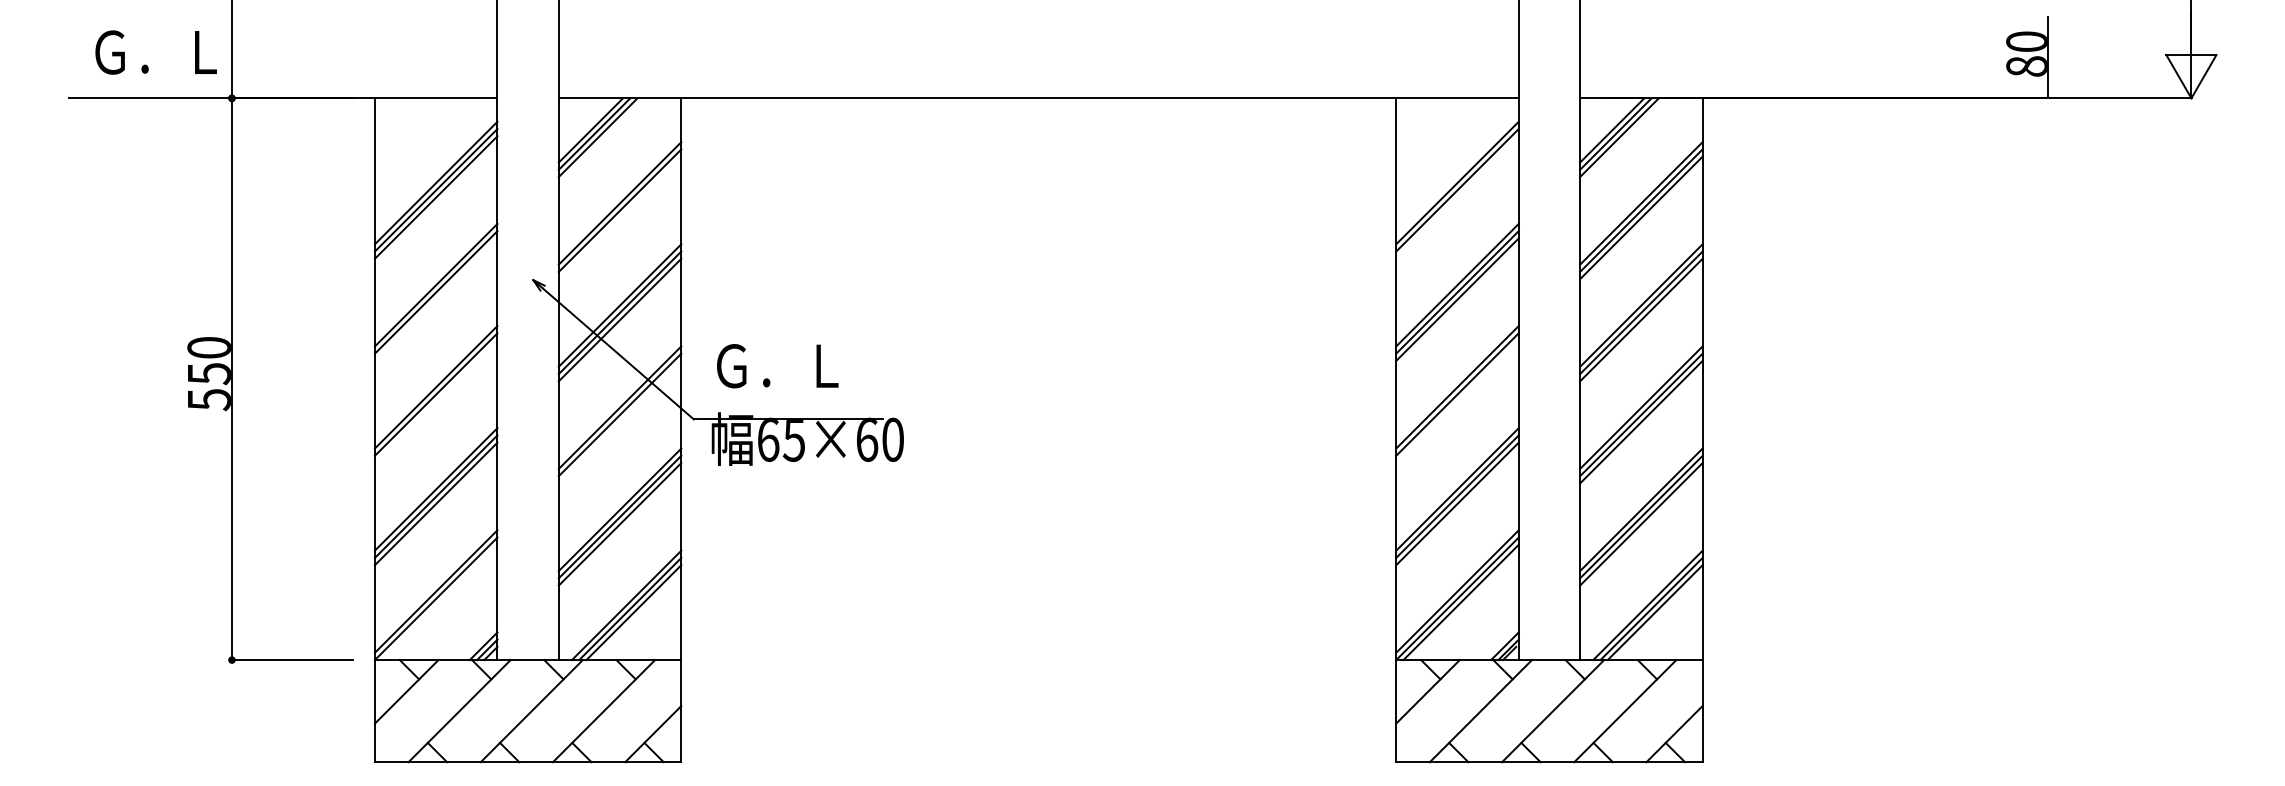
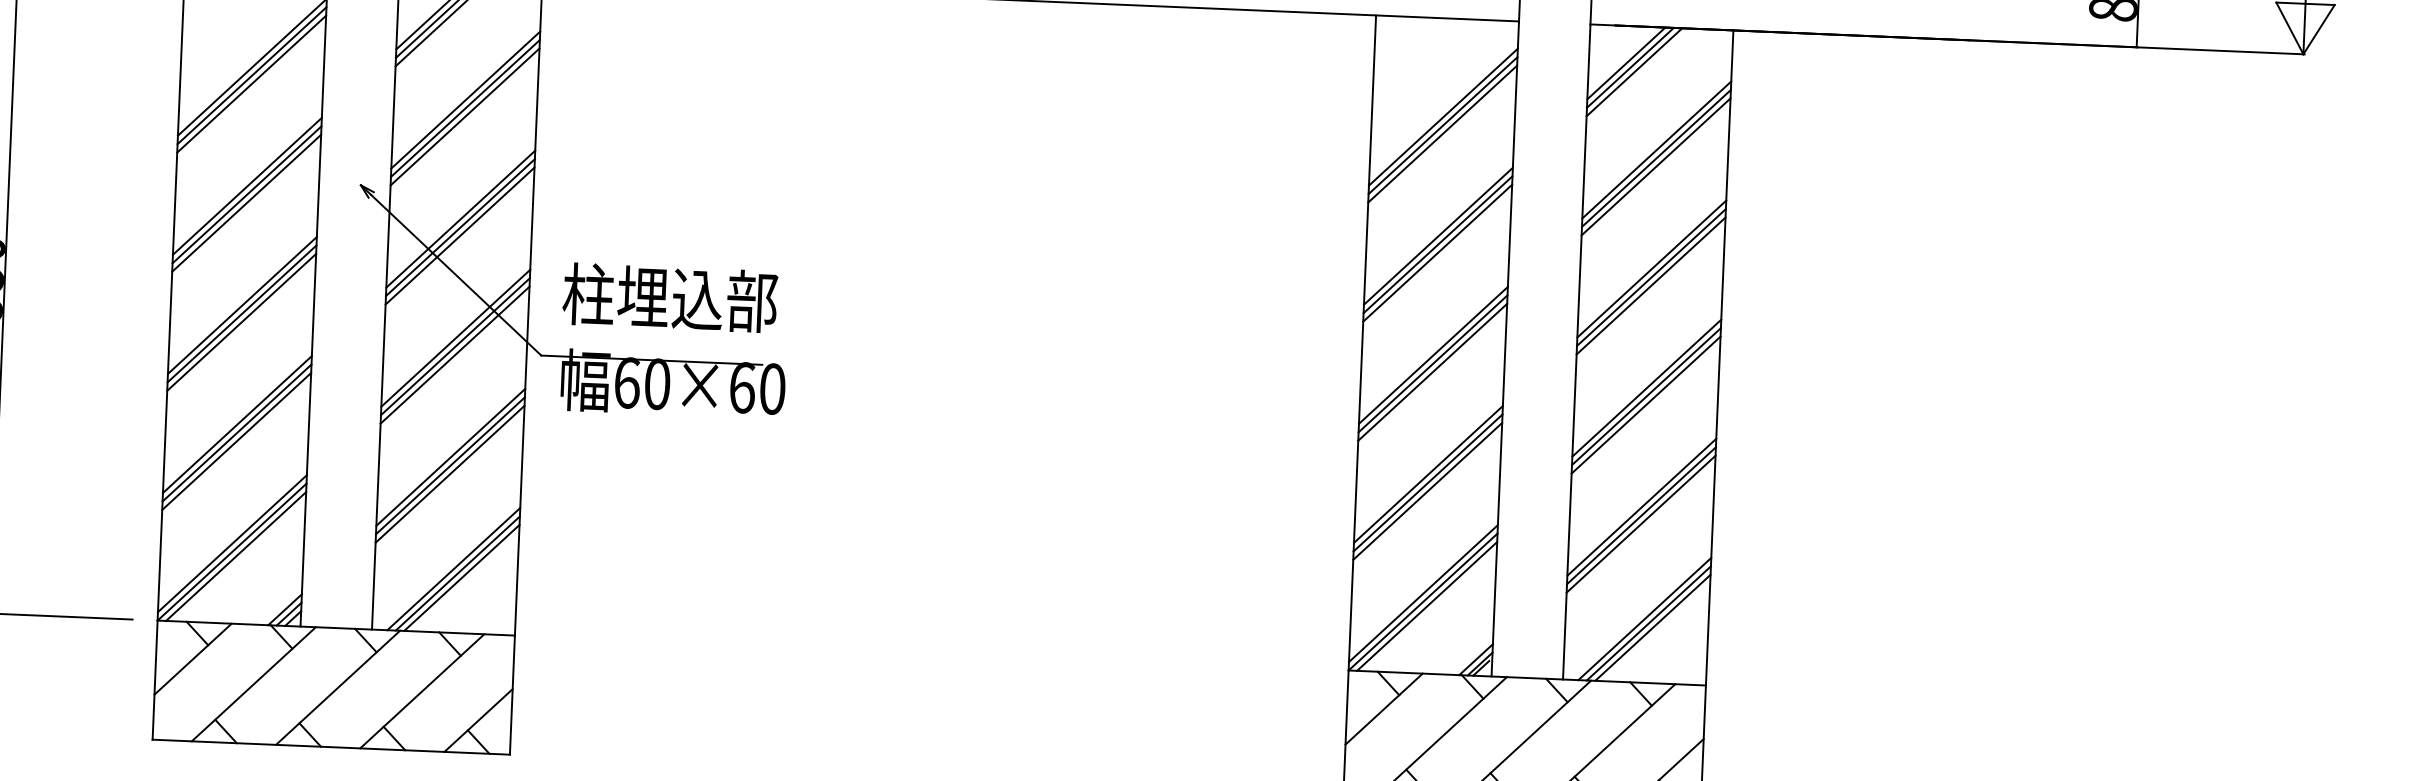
line: (1457, 197) -> (1442, 134), added
line: (619, 217) -> (464, 116), added
line: (435, 299) -> (245, 203), added
text: (801, 365) -> (669, 297), Ｇ．Ｌ -> 柱埋込部
line: (435, 401) -> (240, 321), added
line: (1457, 401) -> (1432, 371), added
line: (619, 421) -> (454, 354), added
text: (794, 439) -> (657, 383), 65×60 -> 60×60
line: (439, 602) -> (235, 556), added

